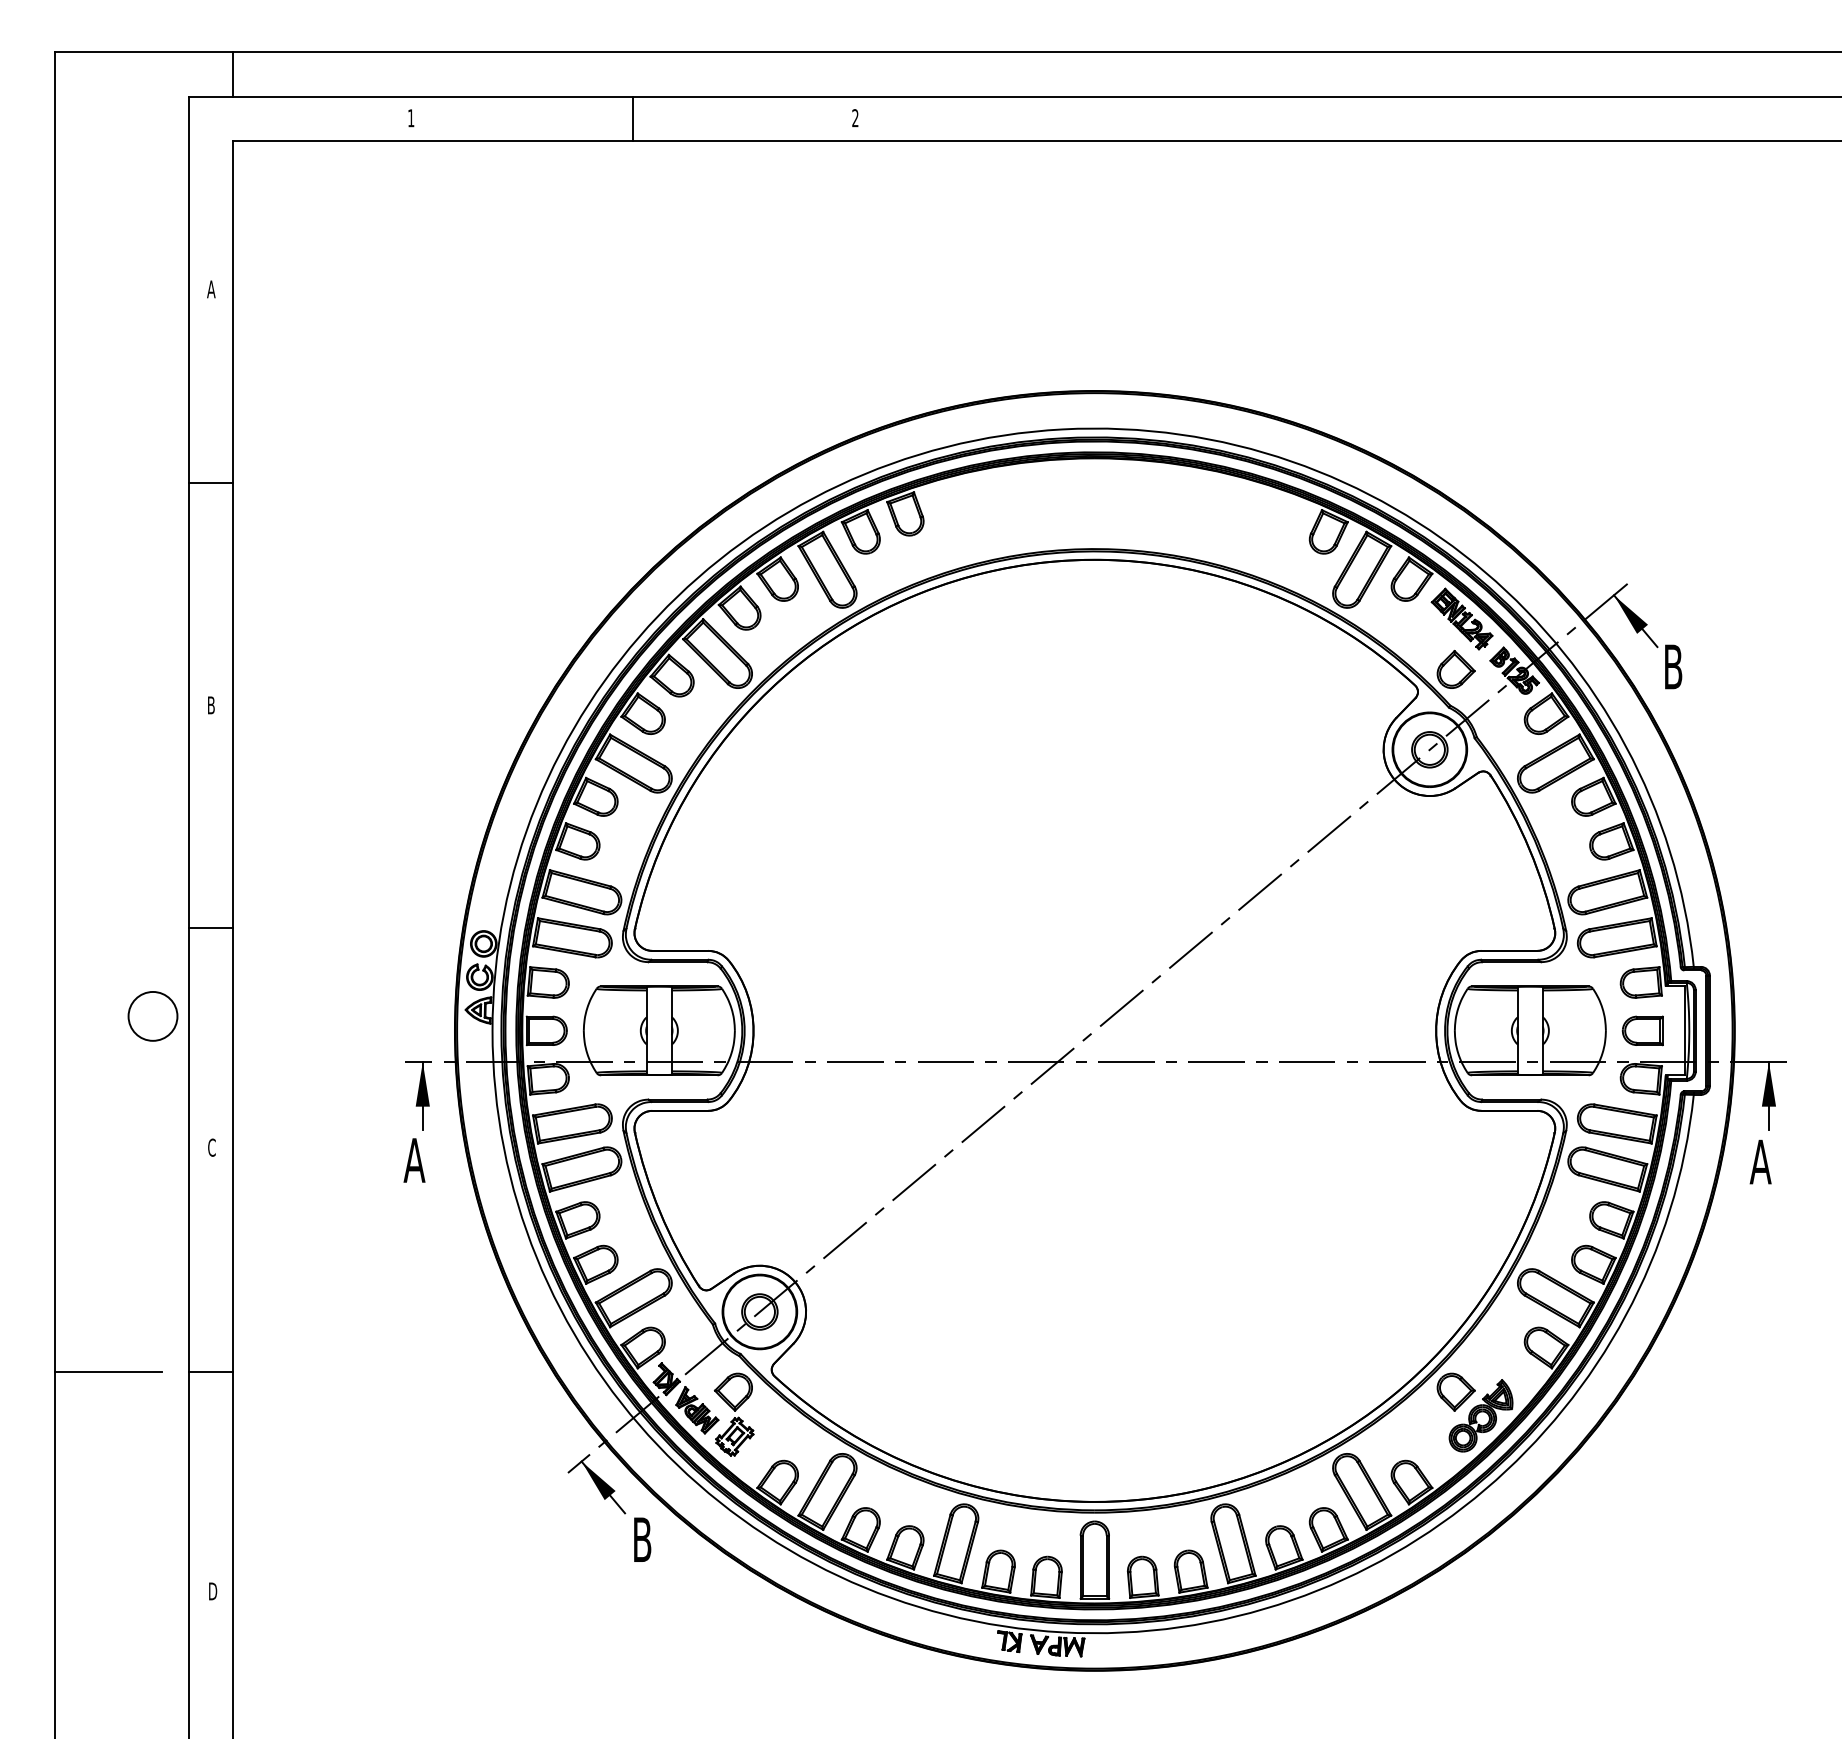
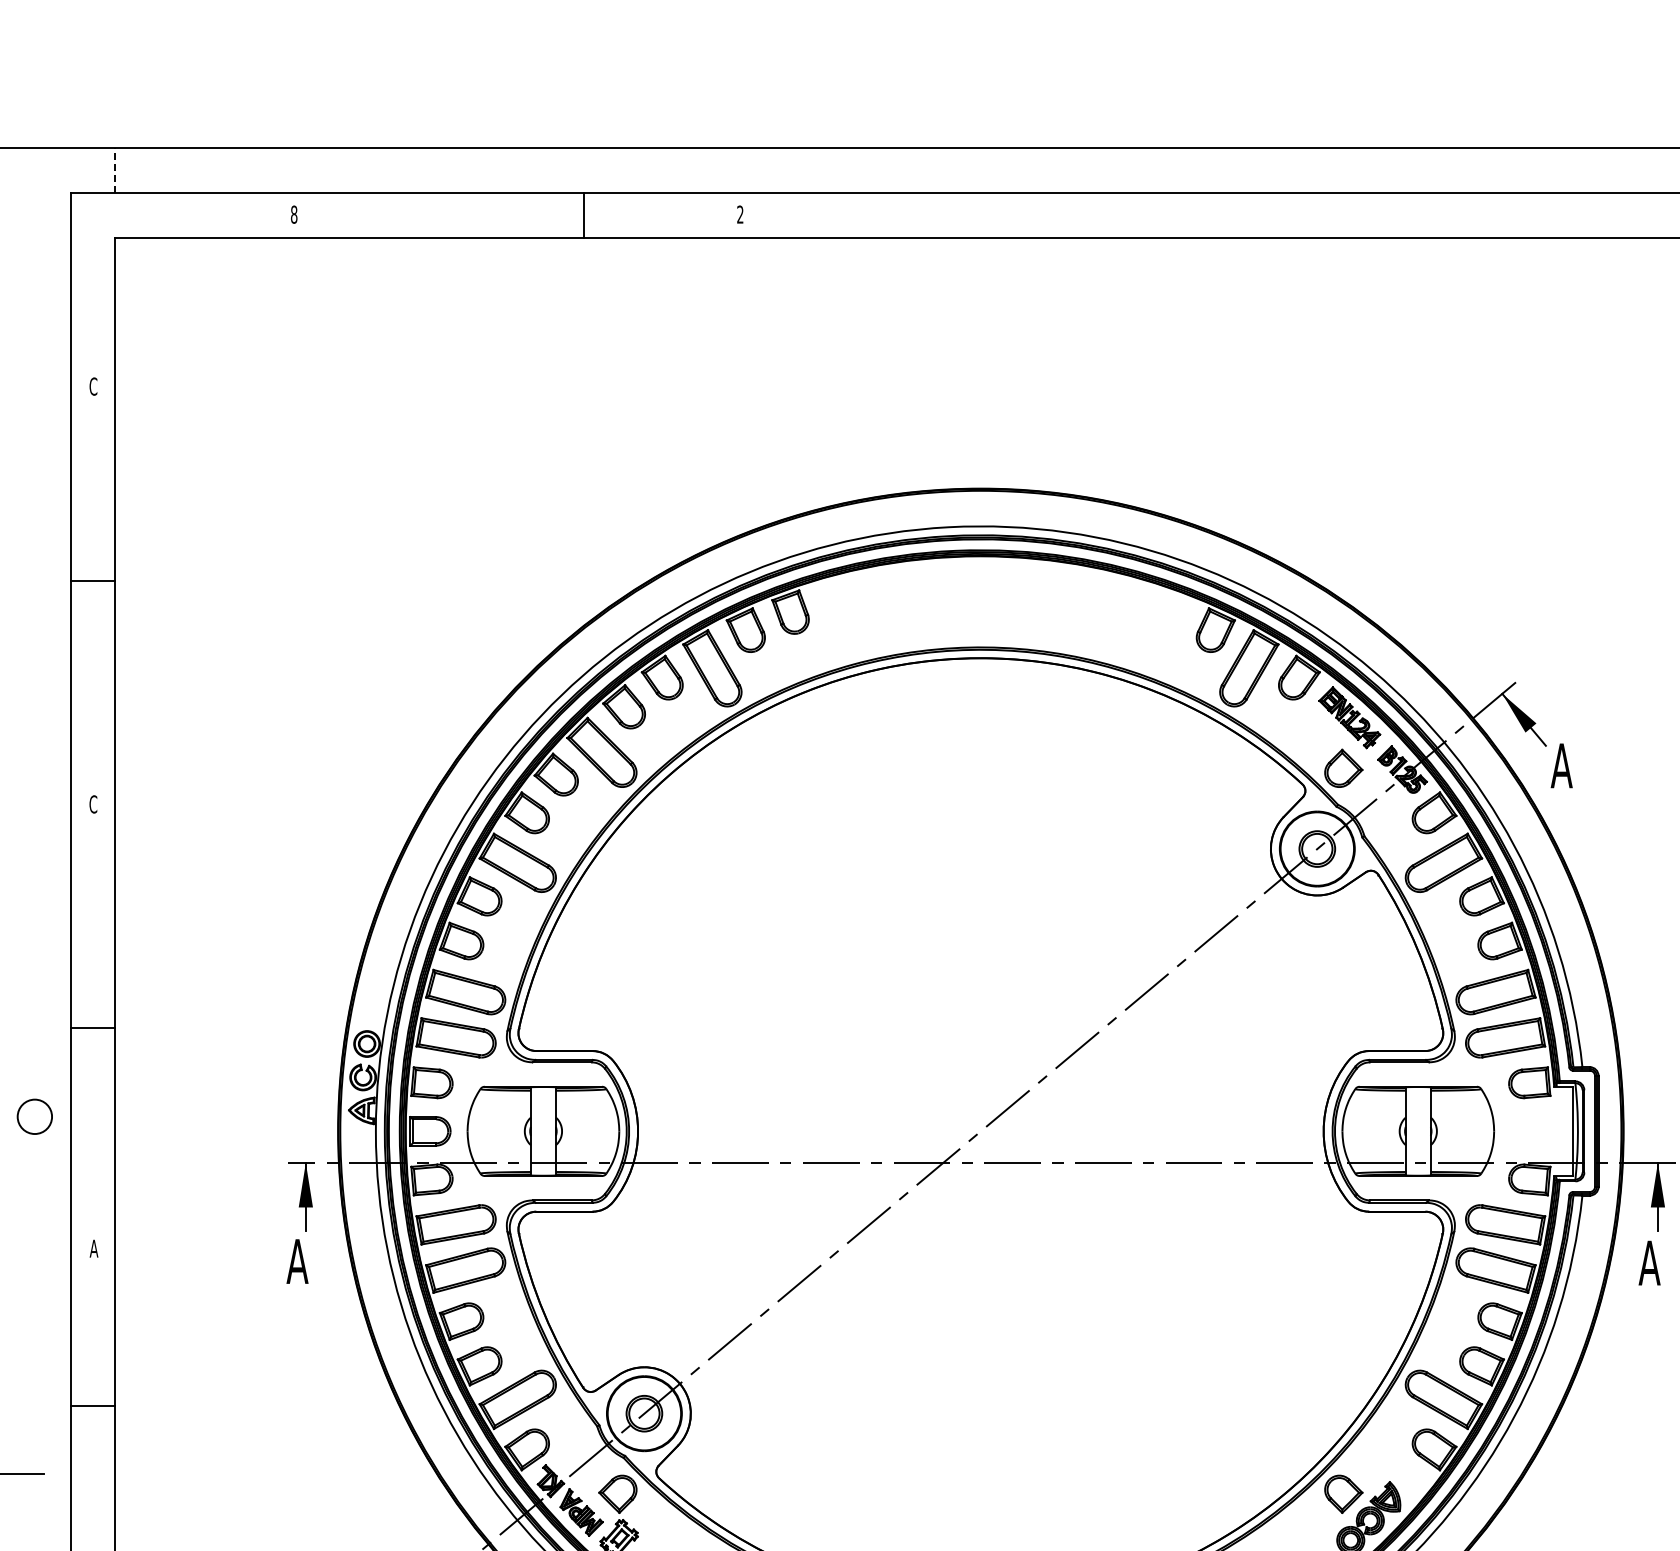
line: (233, 73) -> (115, 169), solid -> dashed
text: (411, 118) -> (294, 214), 1 -> 8
line: (632, 118) -> (583, 214), moved
text: (211, 289) -> (93, 386), A -> C
text: (1673, 666) -> (1562, 765), B -> A
text: (211, 705) -> (93, 804), B -> C
circle: (152, 1015) -> (34, 1115), size x0.7
part: (1642, 1030) -> (1530, 1130), removed
text: (211, 1147) -> (93, 1248), C -> A
line: (210, 1371) -> (92, 1405), moved

